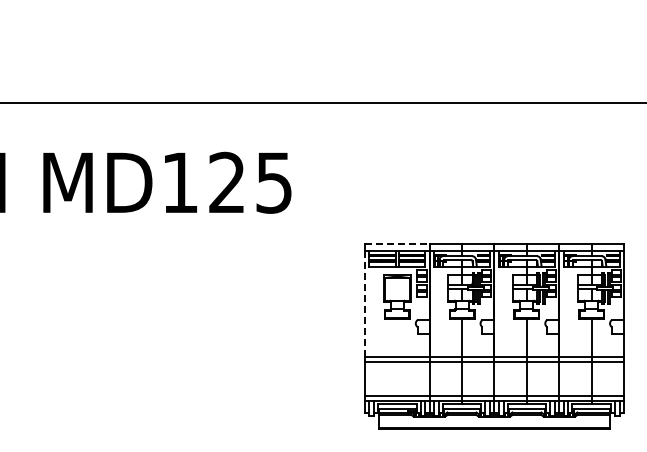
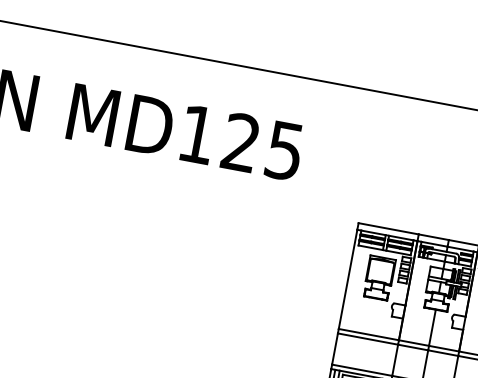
line: (397, 243) -> (388, 228), dashed -> solid
line: (364, 303) -> (347, 278), dashed -> solid

